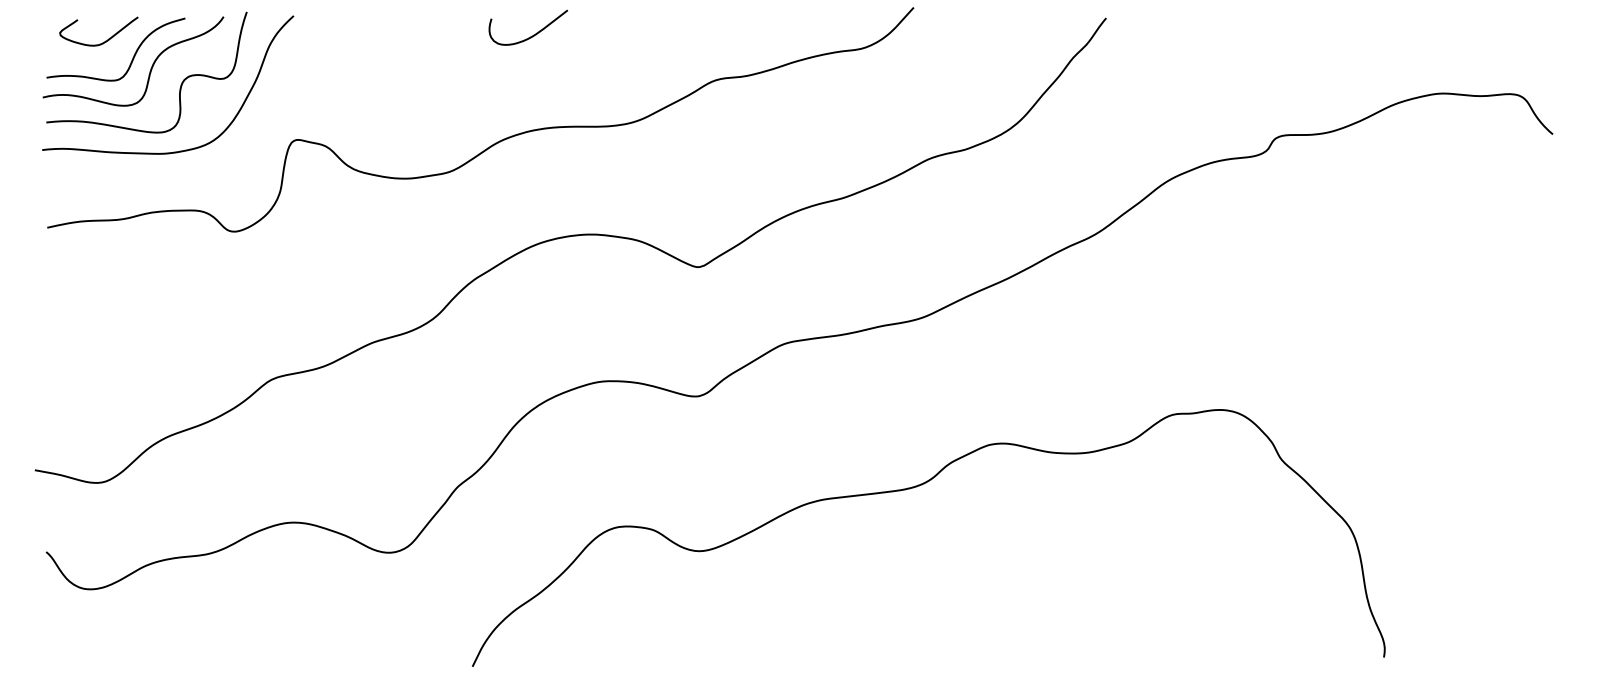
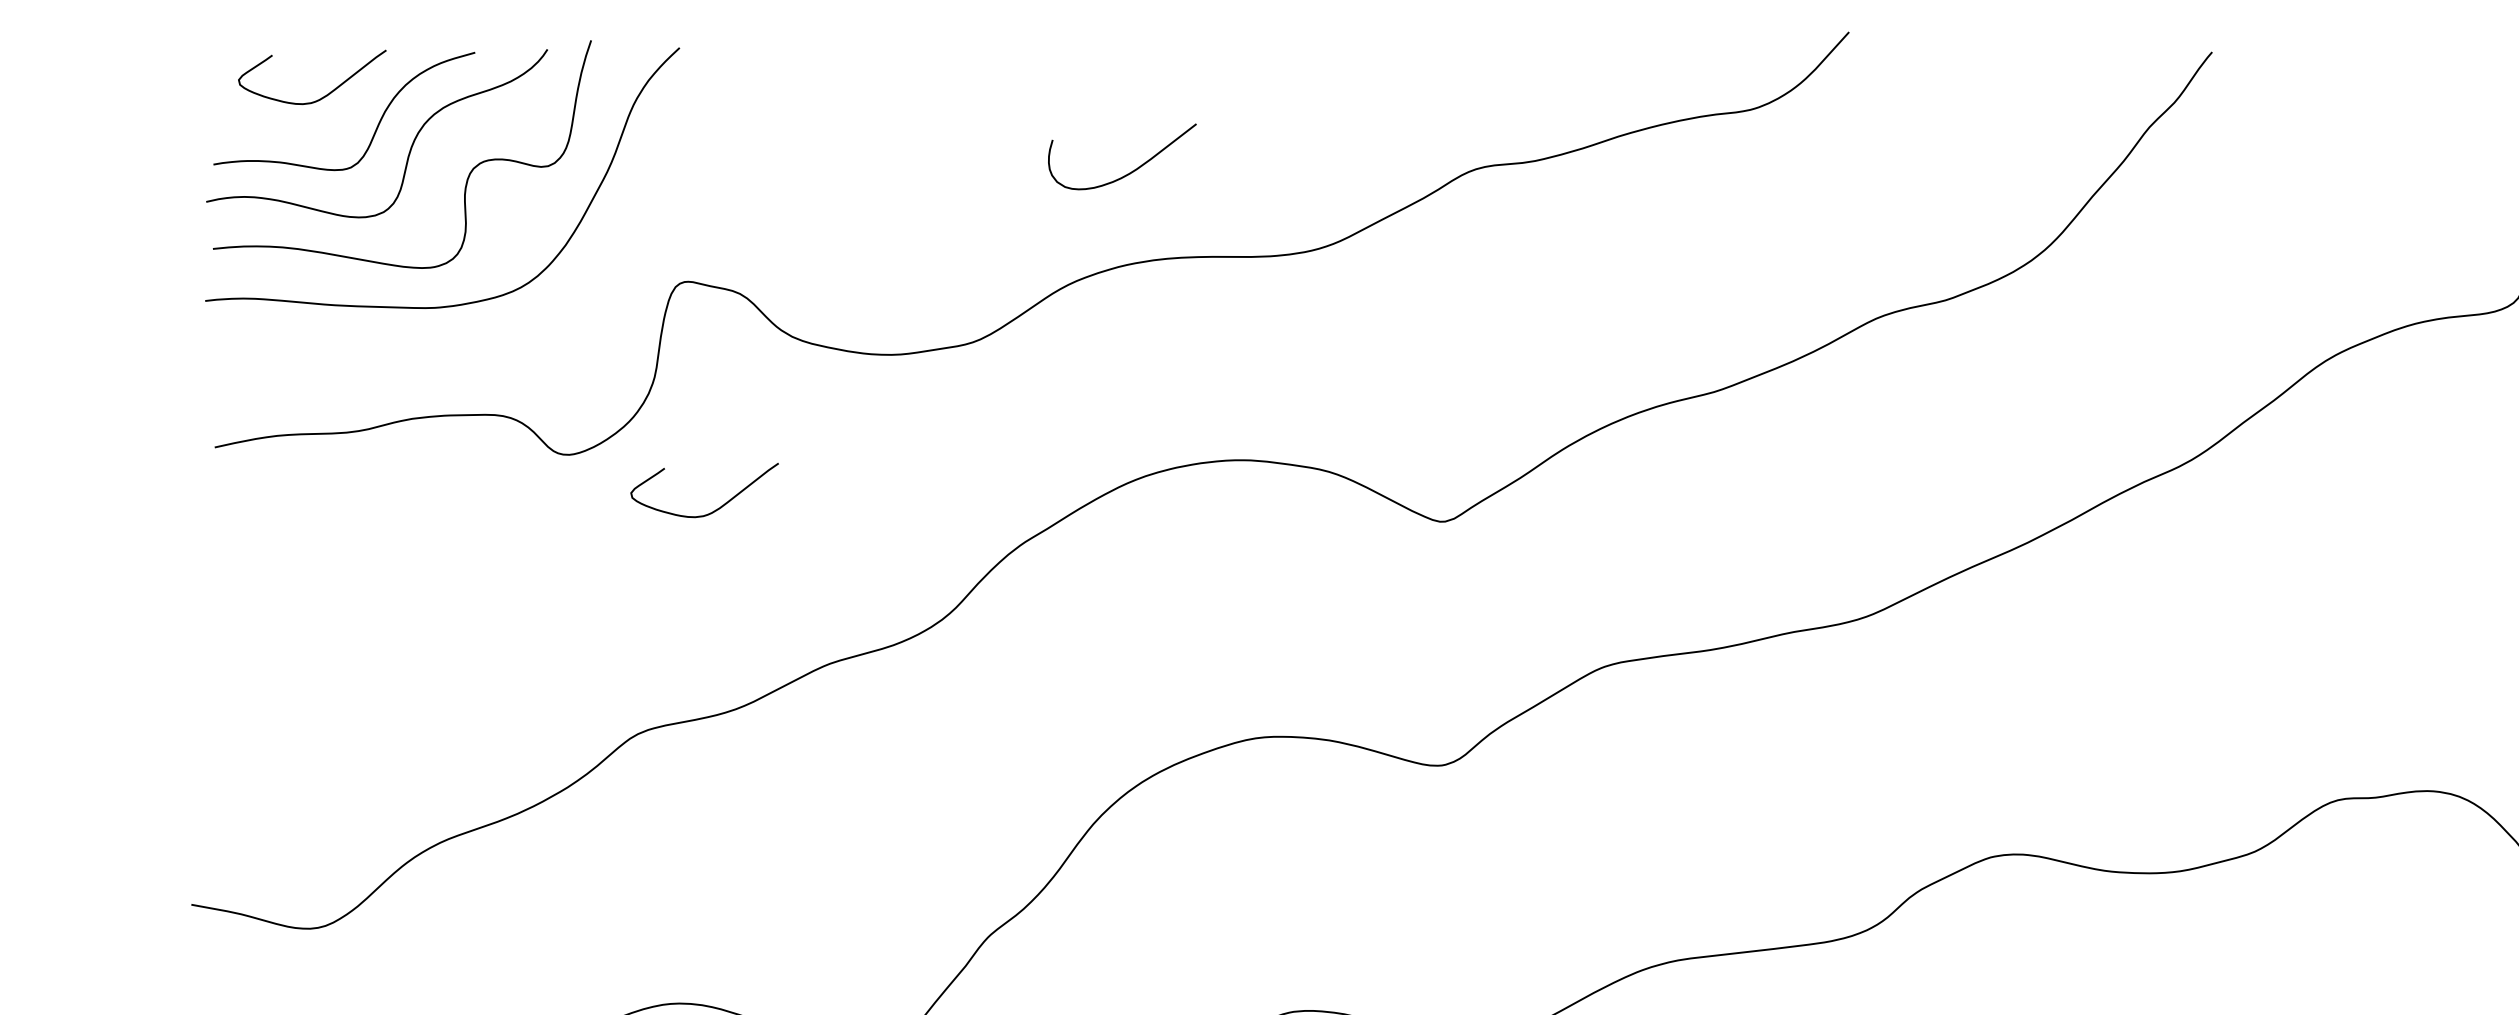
curve: (533, 34) -> (1131, 169), moved
curve: (313, 259) -> (716, 507), added

